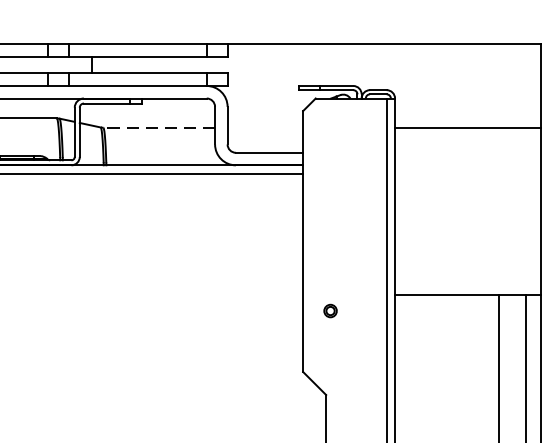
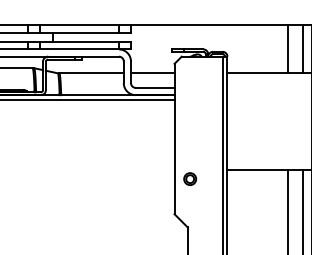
line: (499, 86) -> (287, 49), added
line: (525, 86) -> (302, 49), added
line: (159, 127) -> (91, 73), dashed -> solid
line: (264, 127) -> (152, 73), added
part: (330, 310) -> (190, 178), size x1.67

